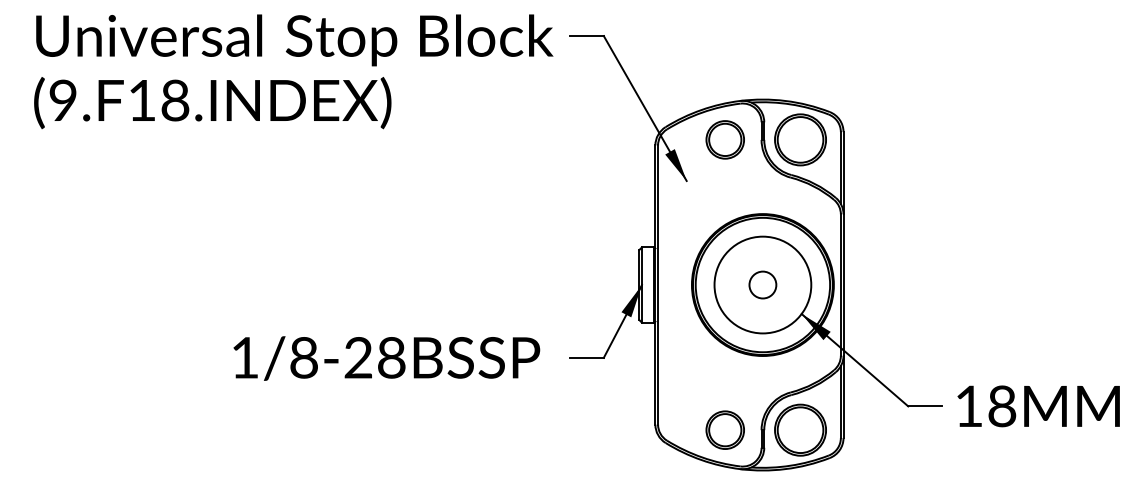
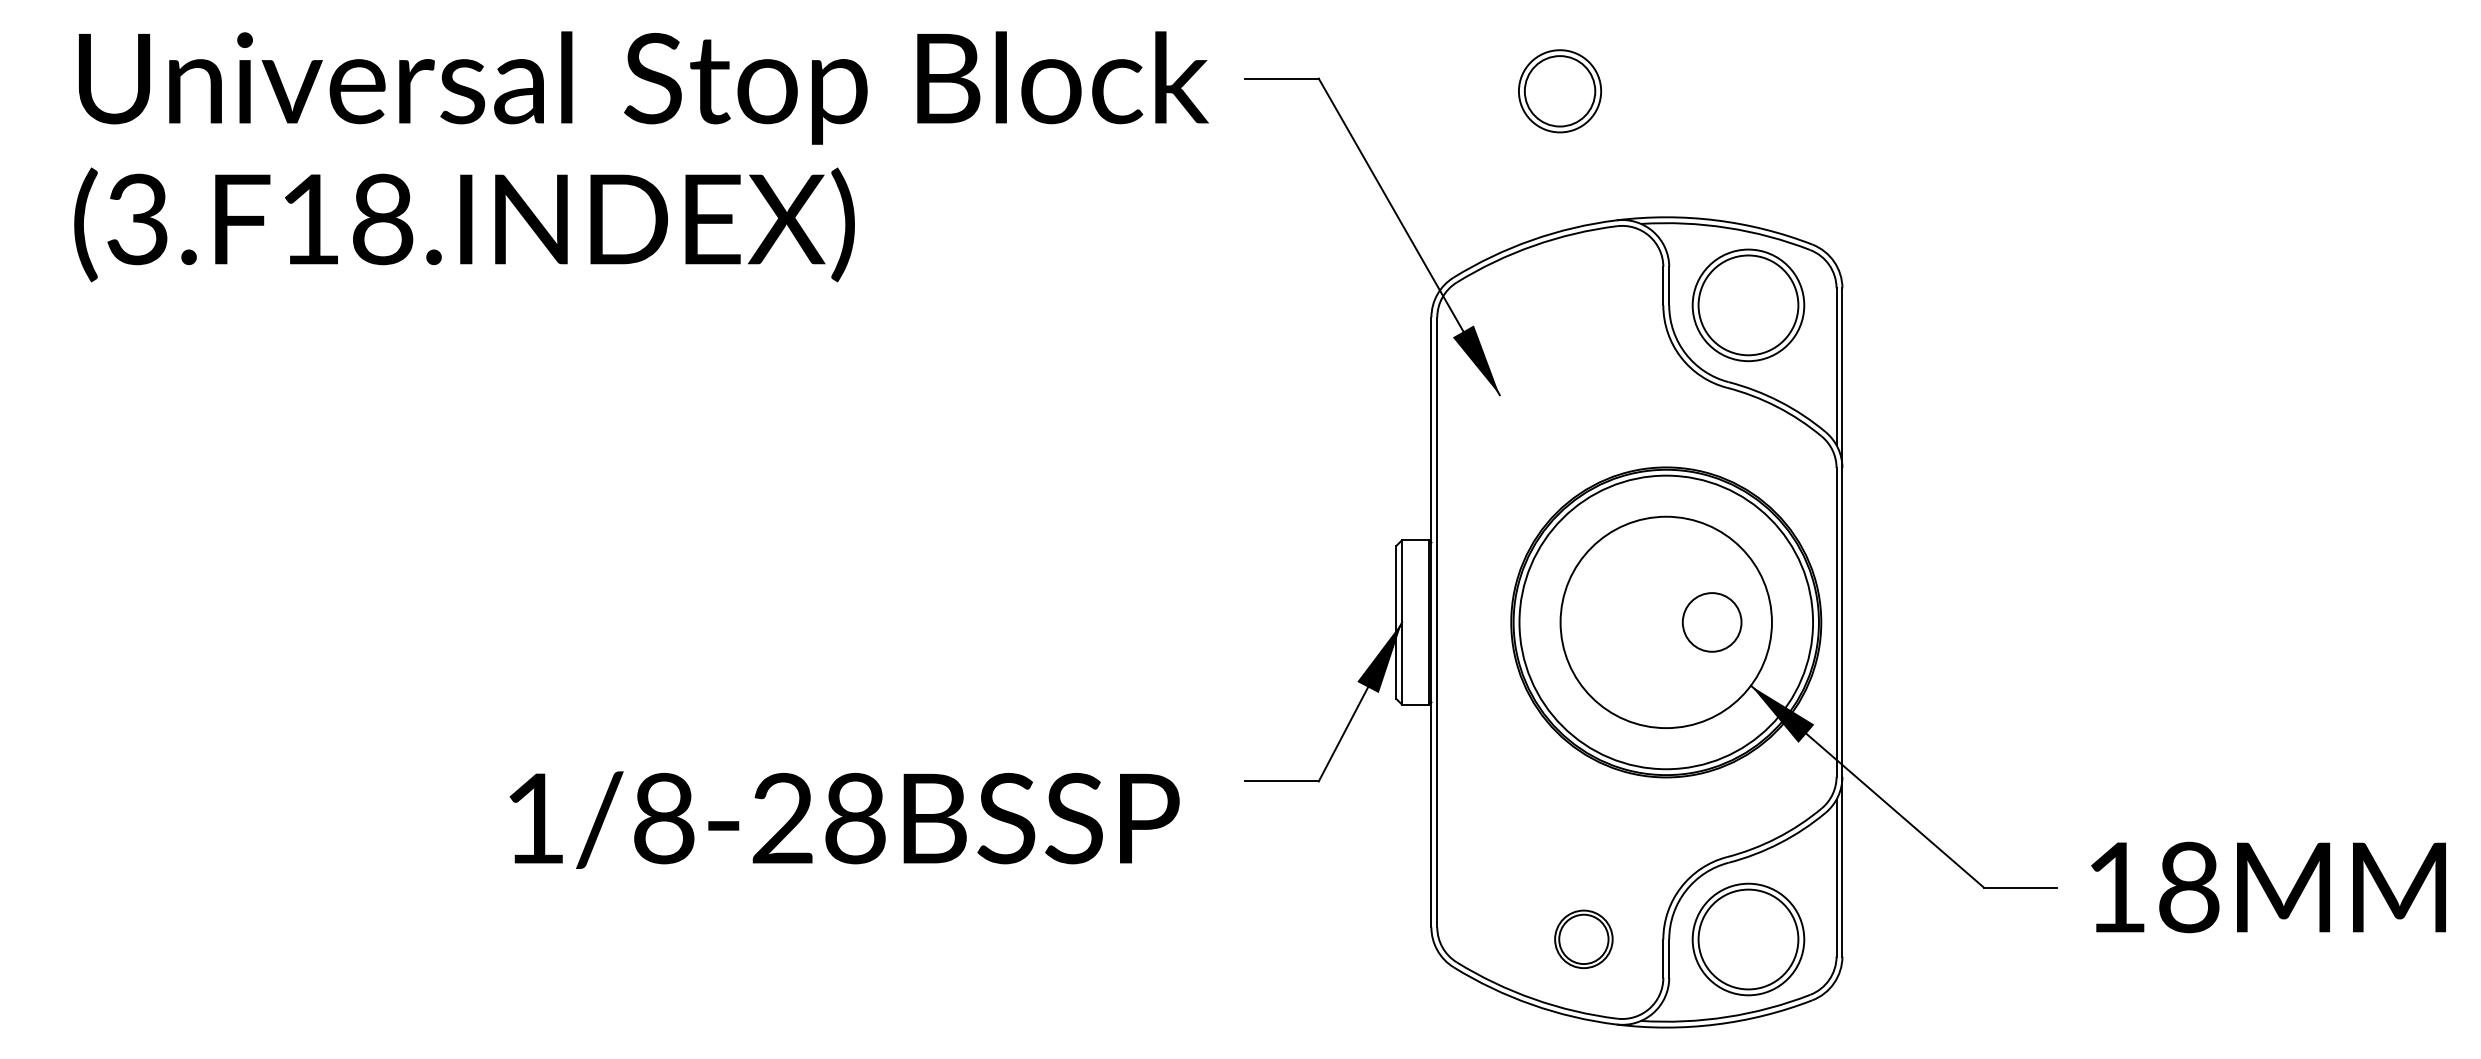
text: (62, 100) -> (136, 219), (9.F18.INDEX) -> (3.F18.INDEX)
part: (724, 139) -> (1558, 90), moved
circle: (762, 284) -> (1711, 621), moved
text: (386, 358) -> (844, 820), moved
part: (724, 429) -> (1582, 937), size x0.7

